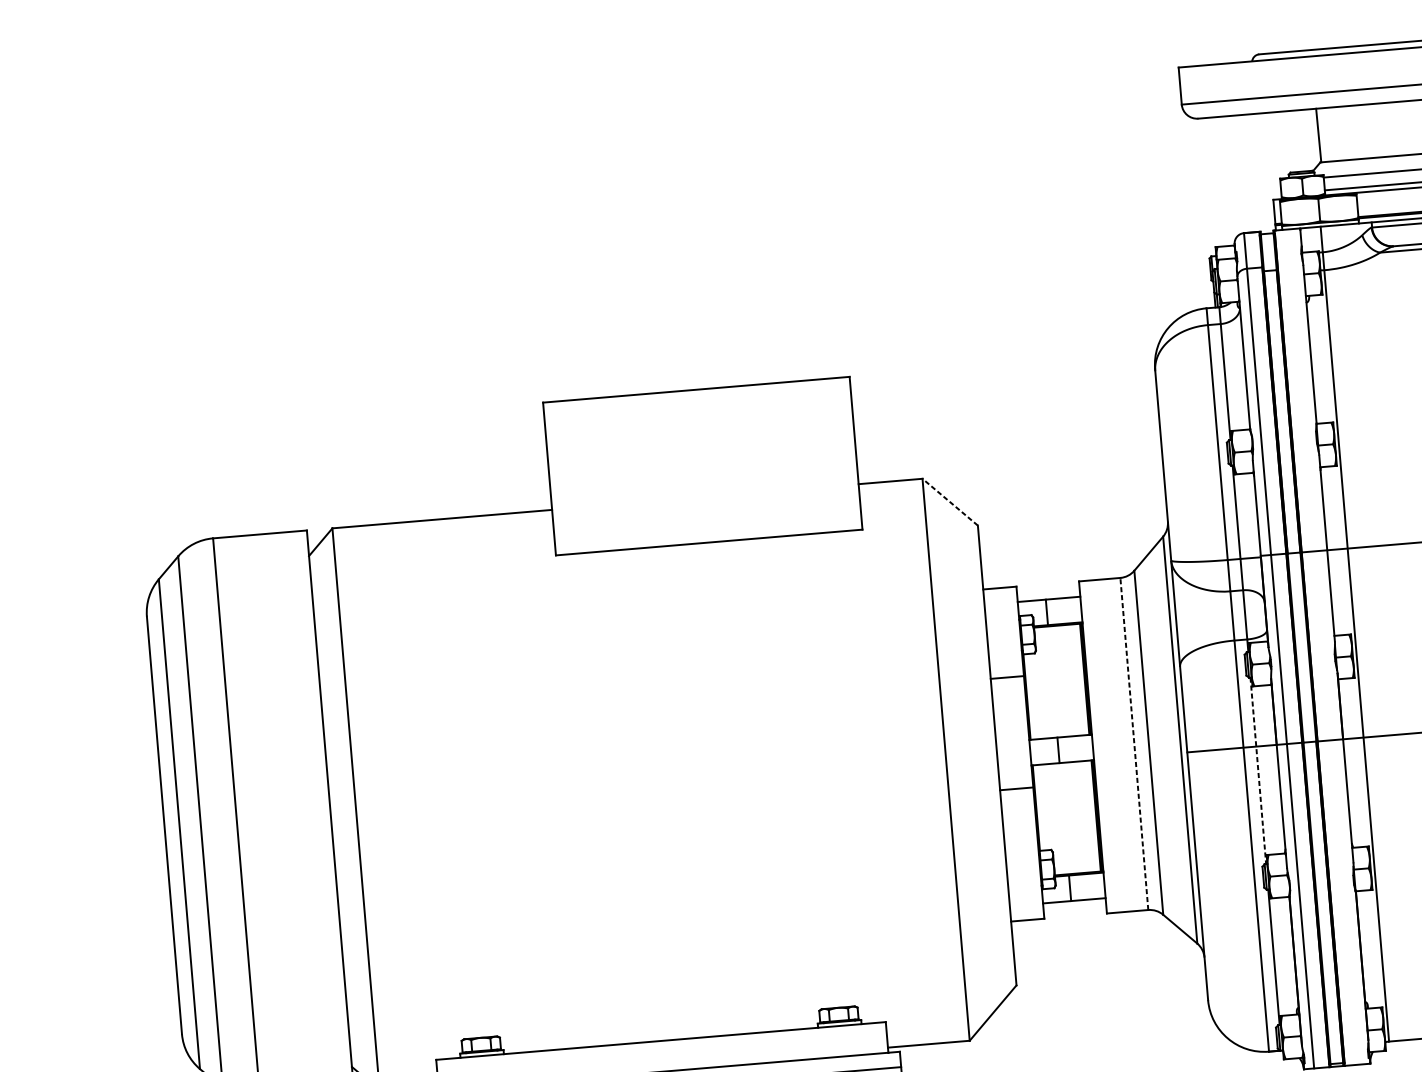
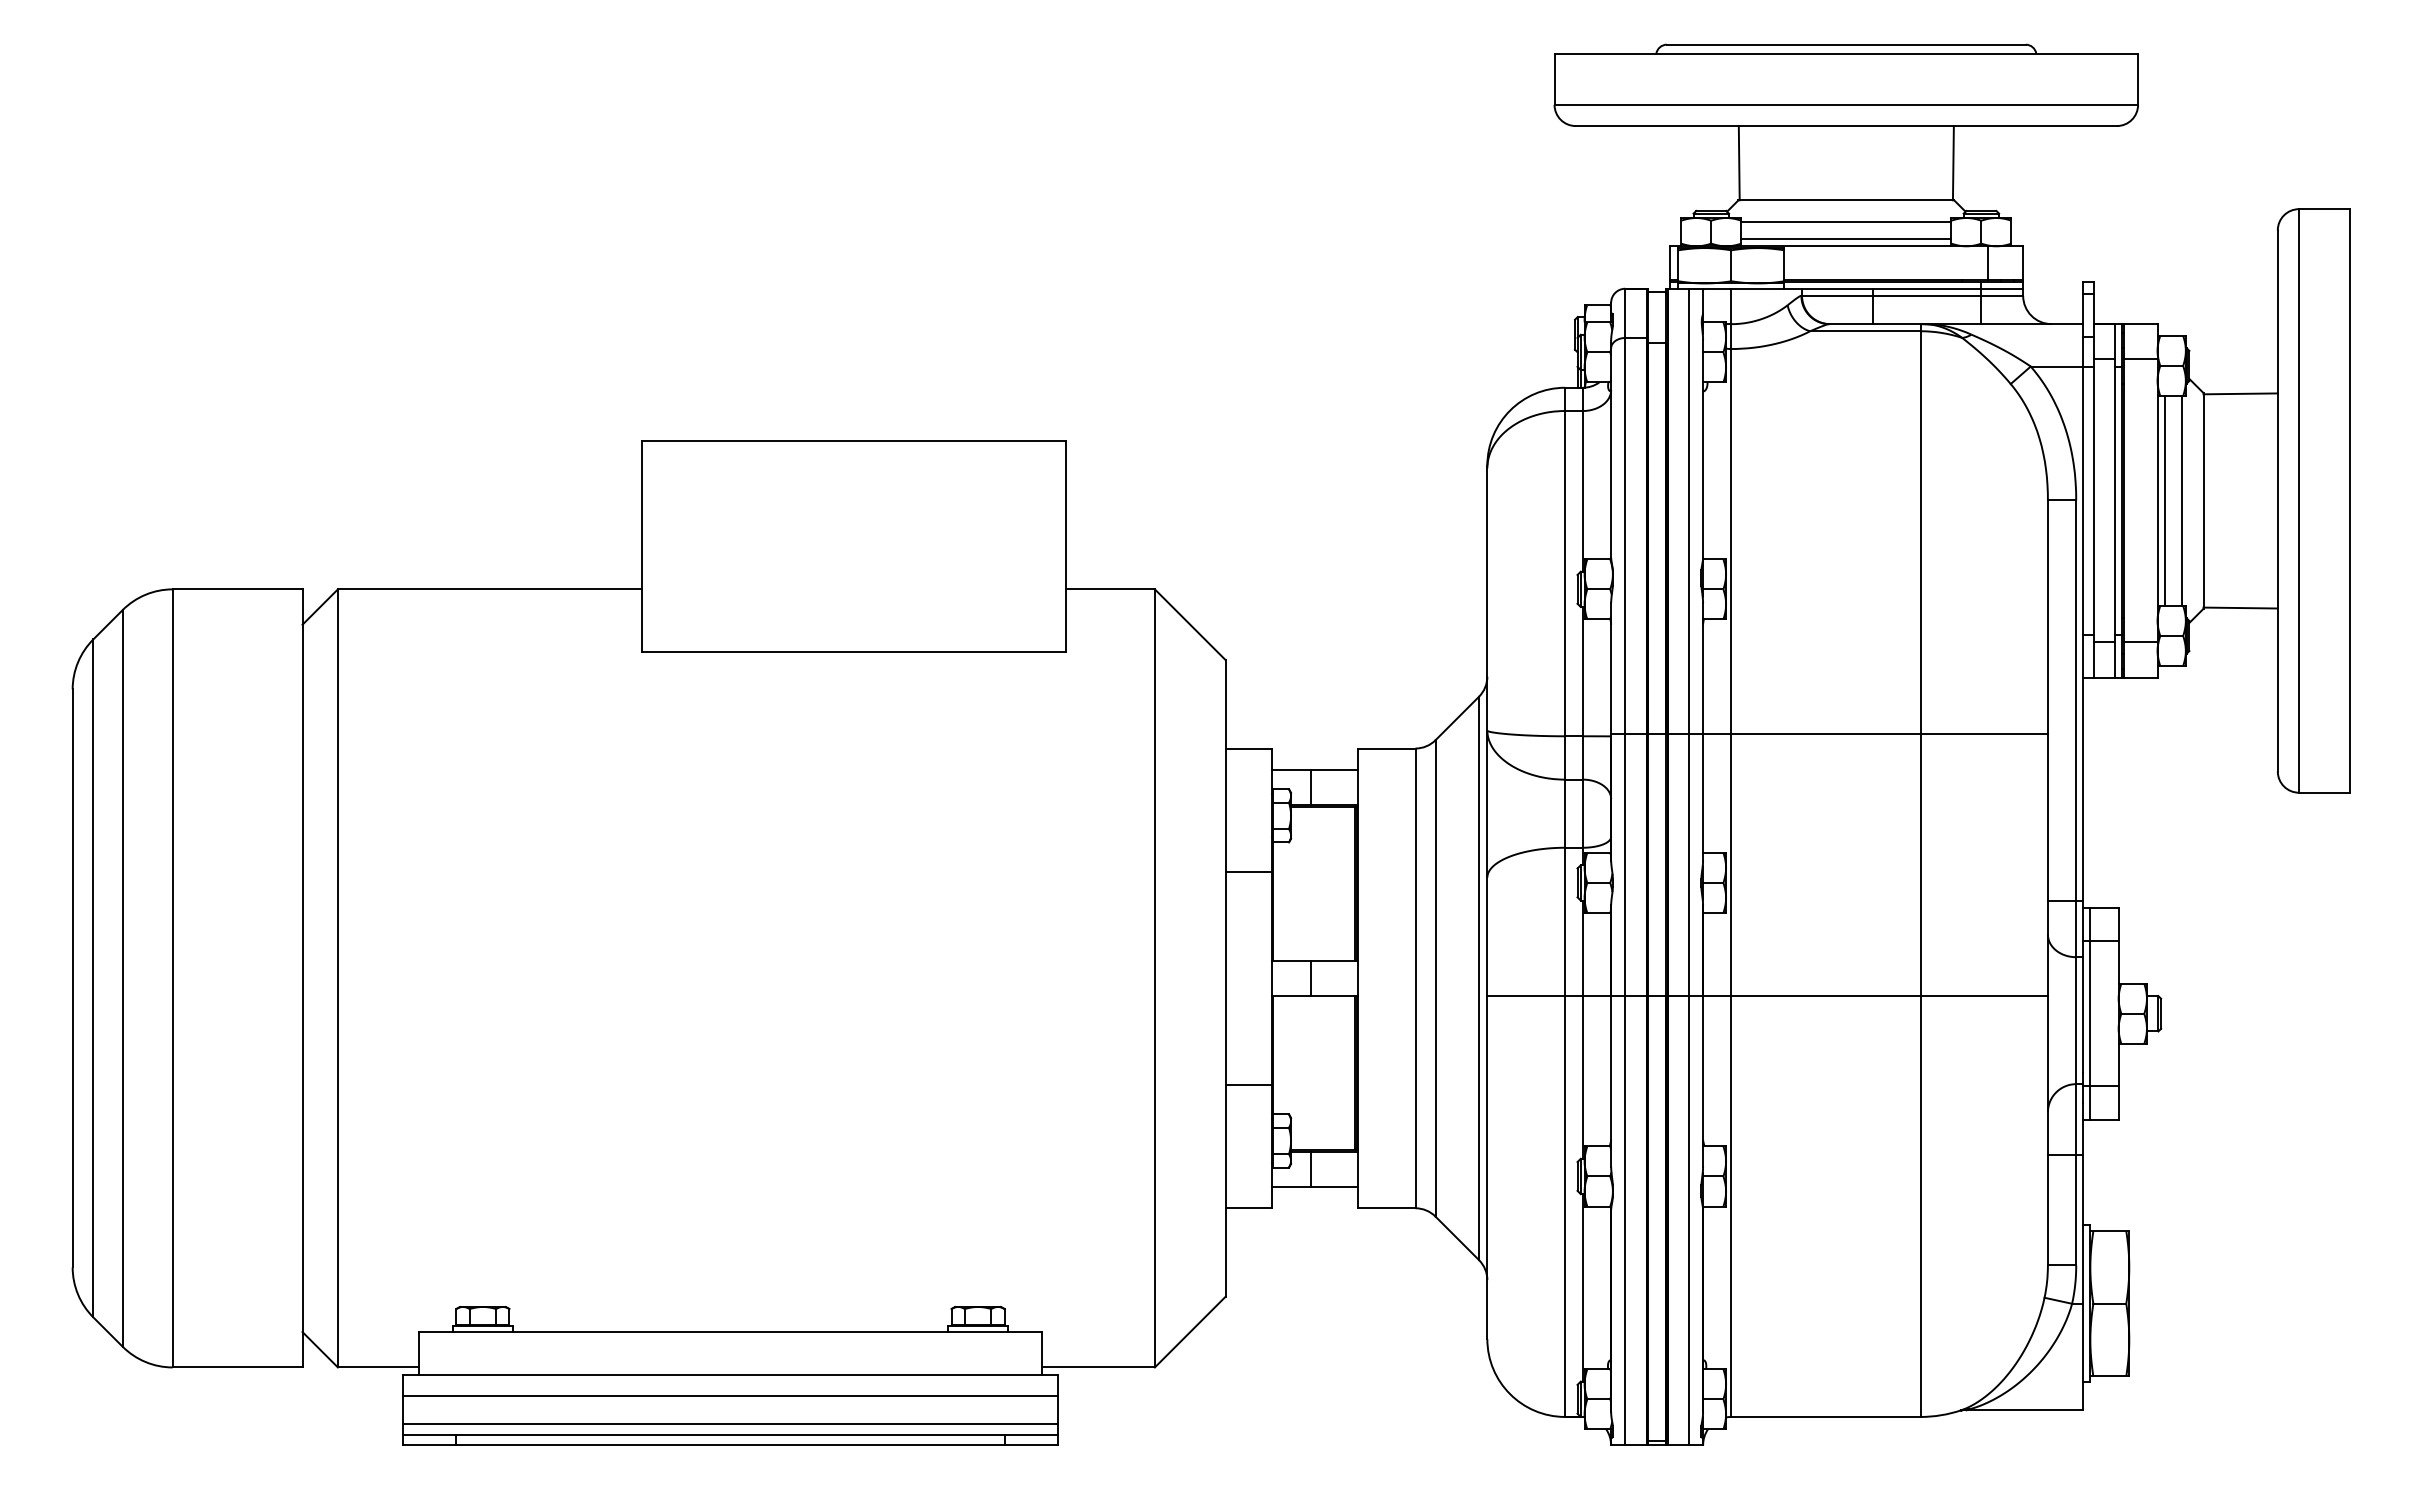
line: (949, 502) -> (1189, 624), dashed -> solid
line: (1324, 646) -> (1688, 866), added
line: (1134, 744) -> (1415, 978), dashed -> solid
line: (1258, 771) -> (1582, 1030), dashed -> solid
line: (1016, 788) -> (1248, 1084), moved

